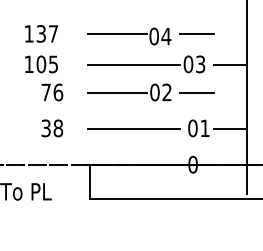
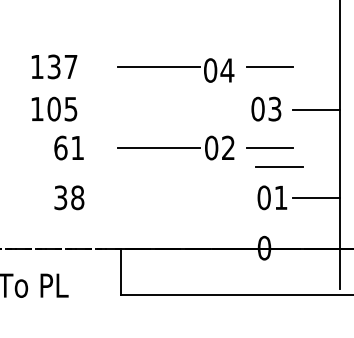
line: (133, 64) -> (181, 109), removed
text: (52, 92) -> (69, 148), 76 -> 61
line: (203, 105) -> (278, 166), added
line: (133, 128) -> (181, 197), removed

